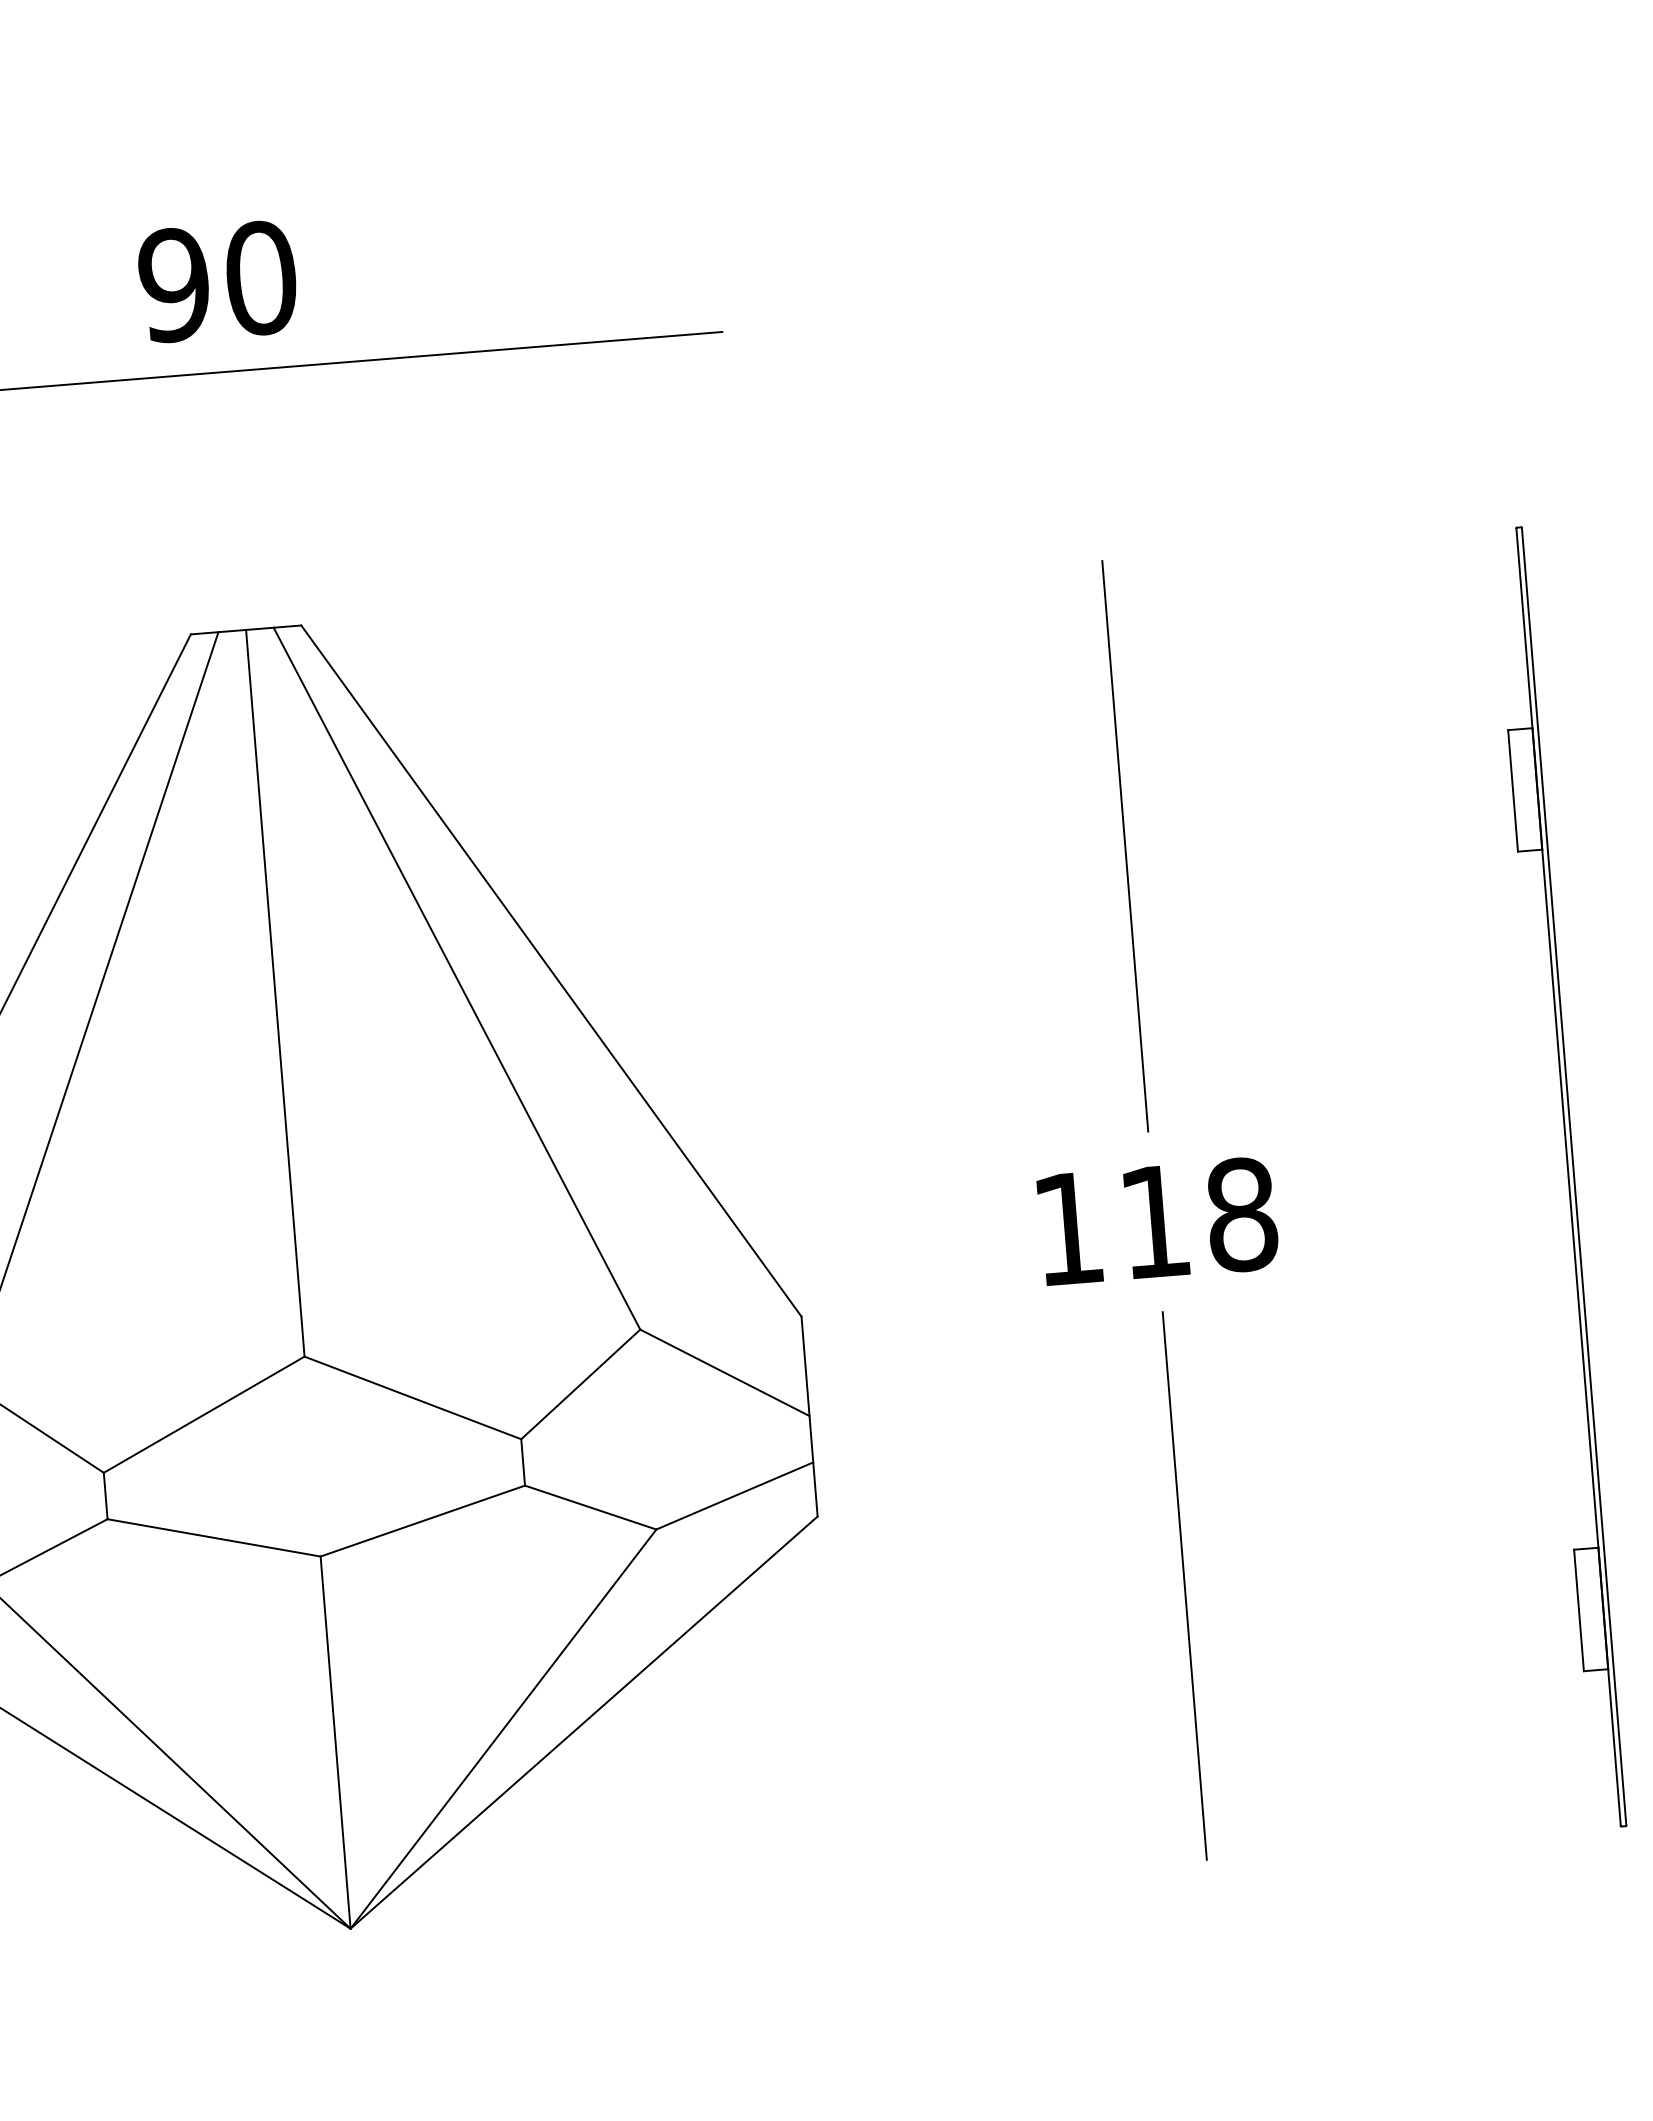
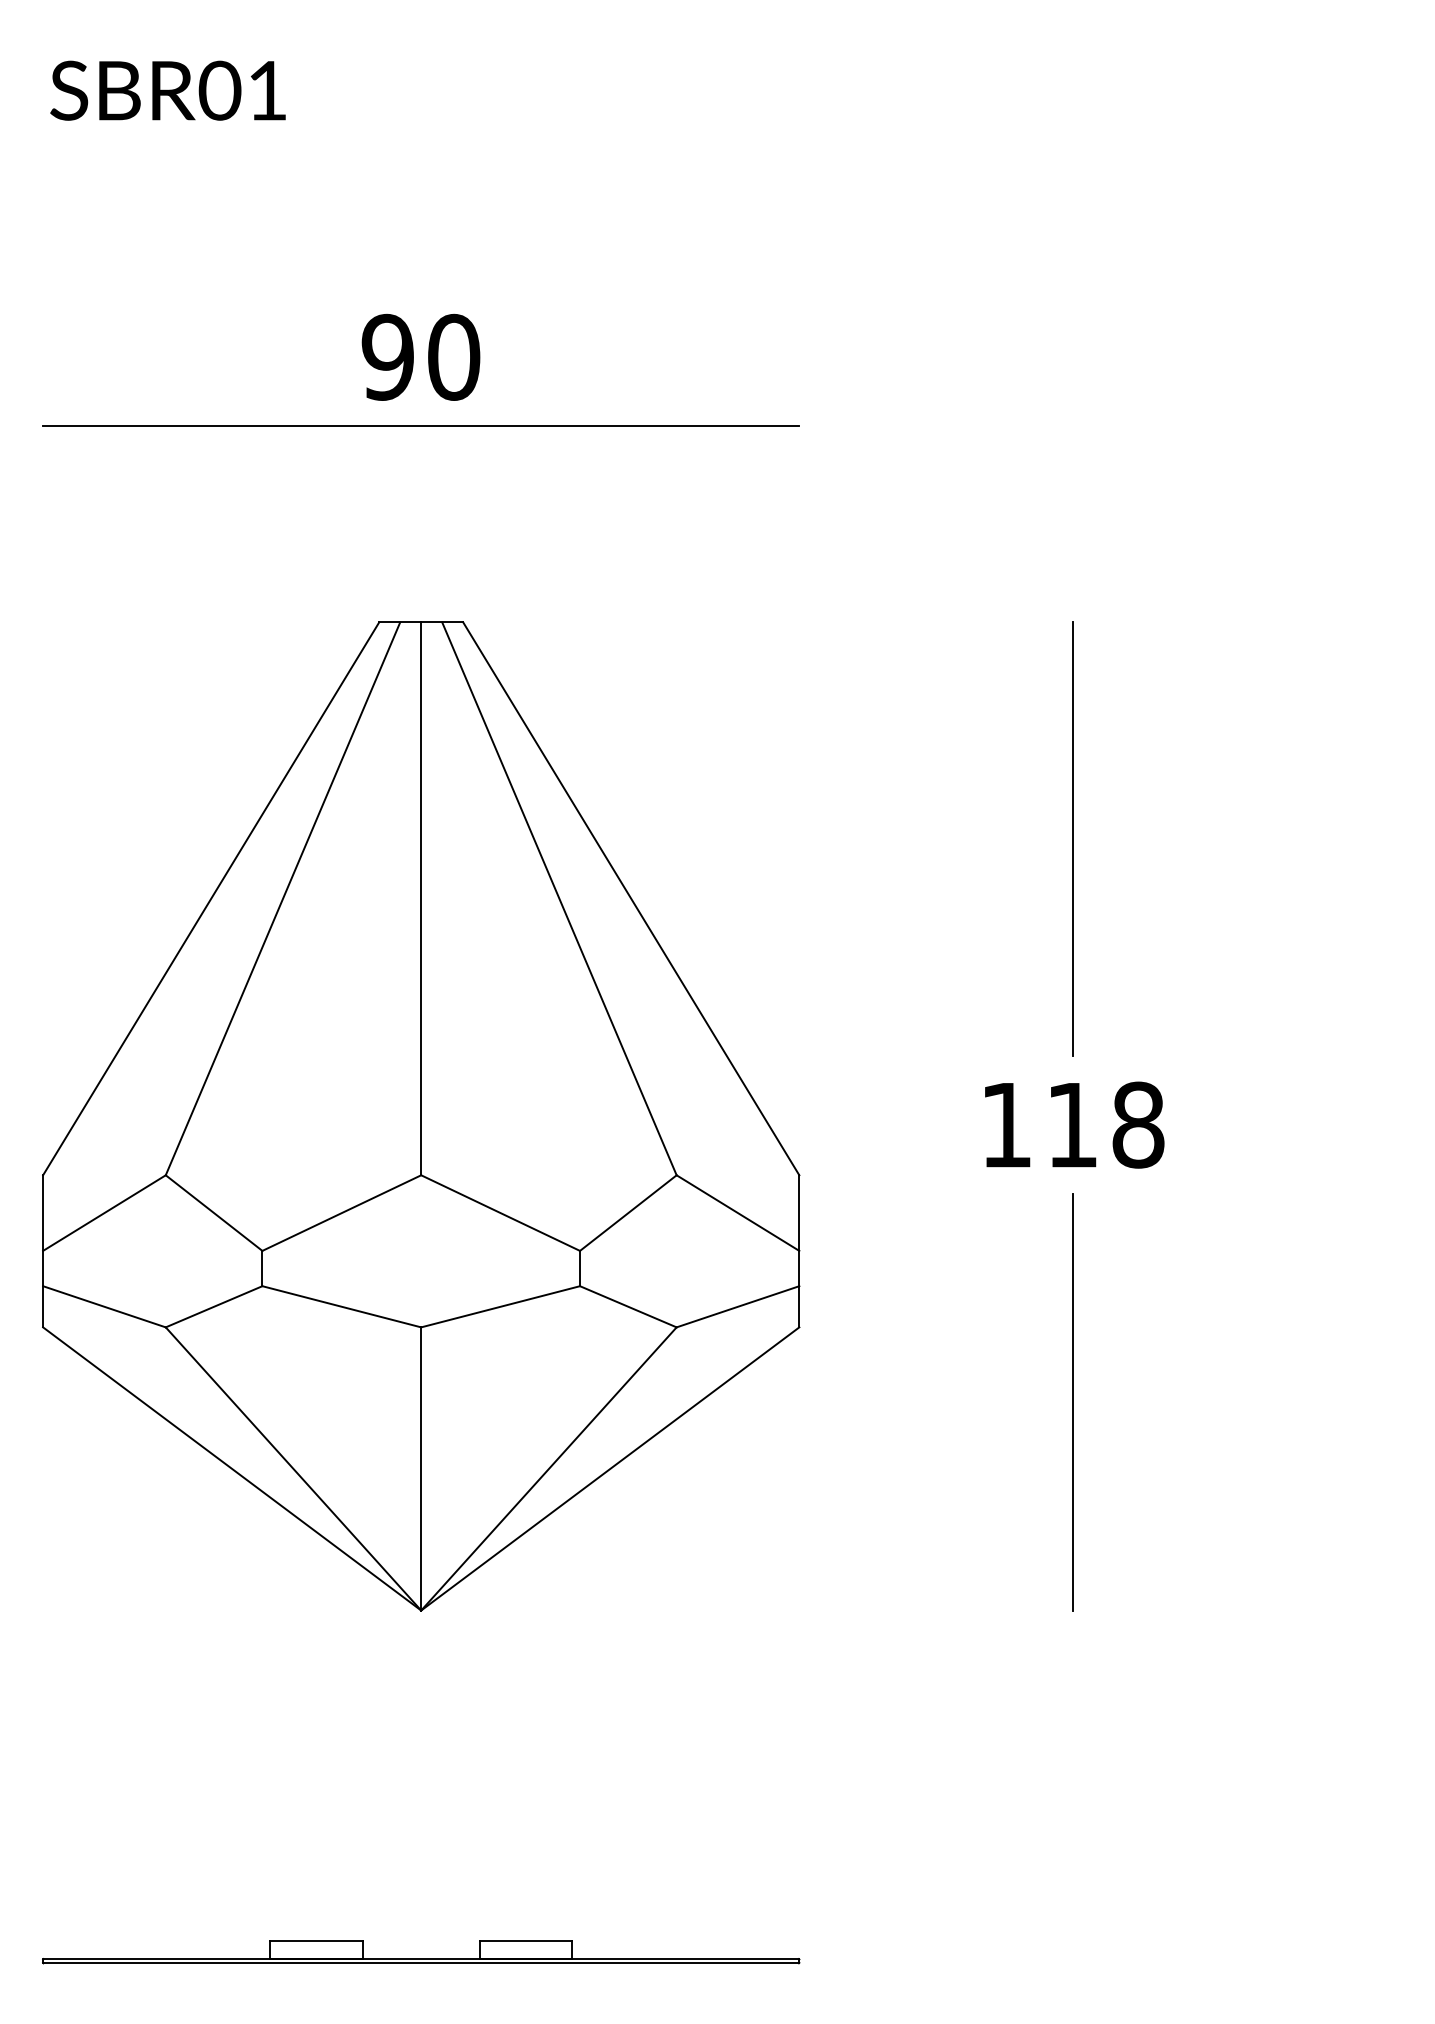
part: (1568, 1177) -> (1387, 1116), removed

